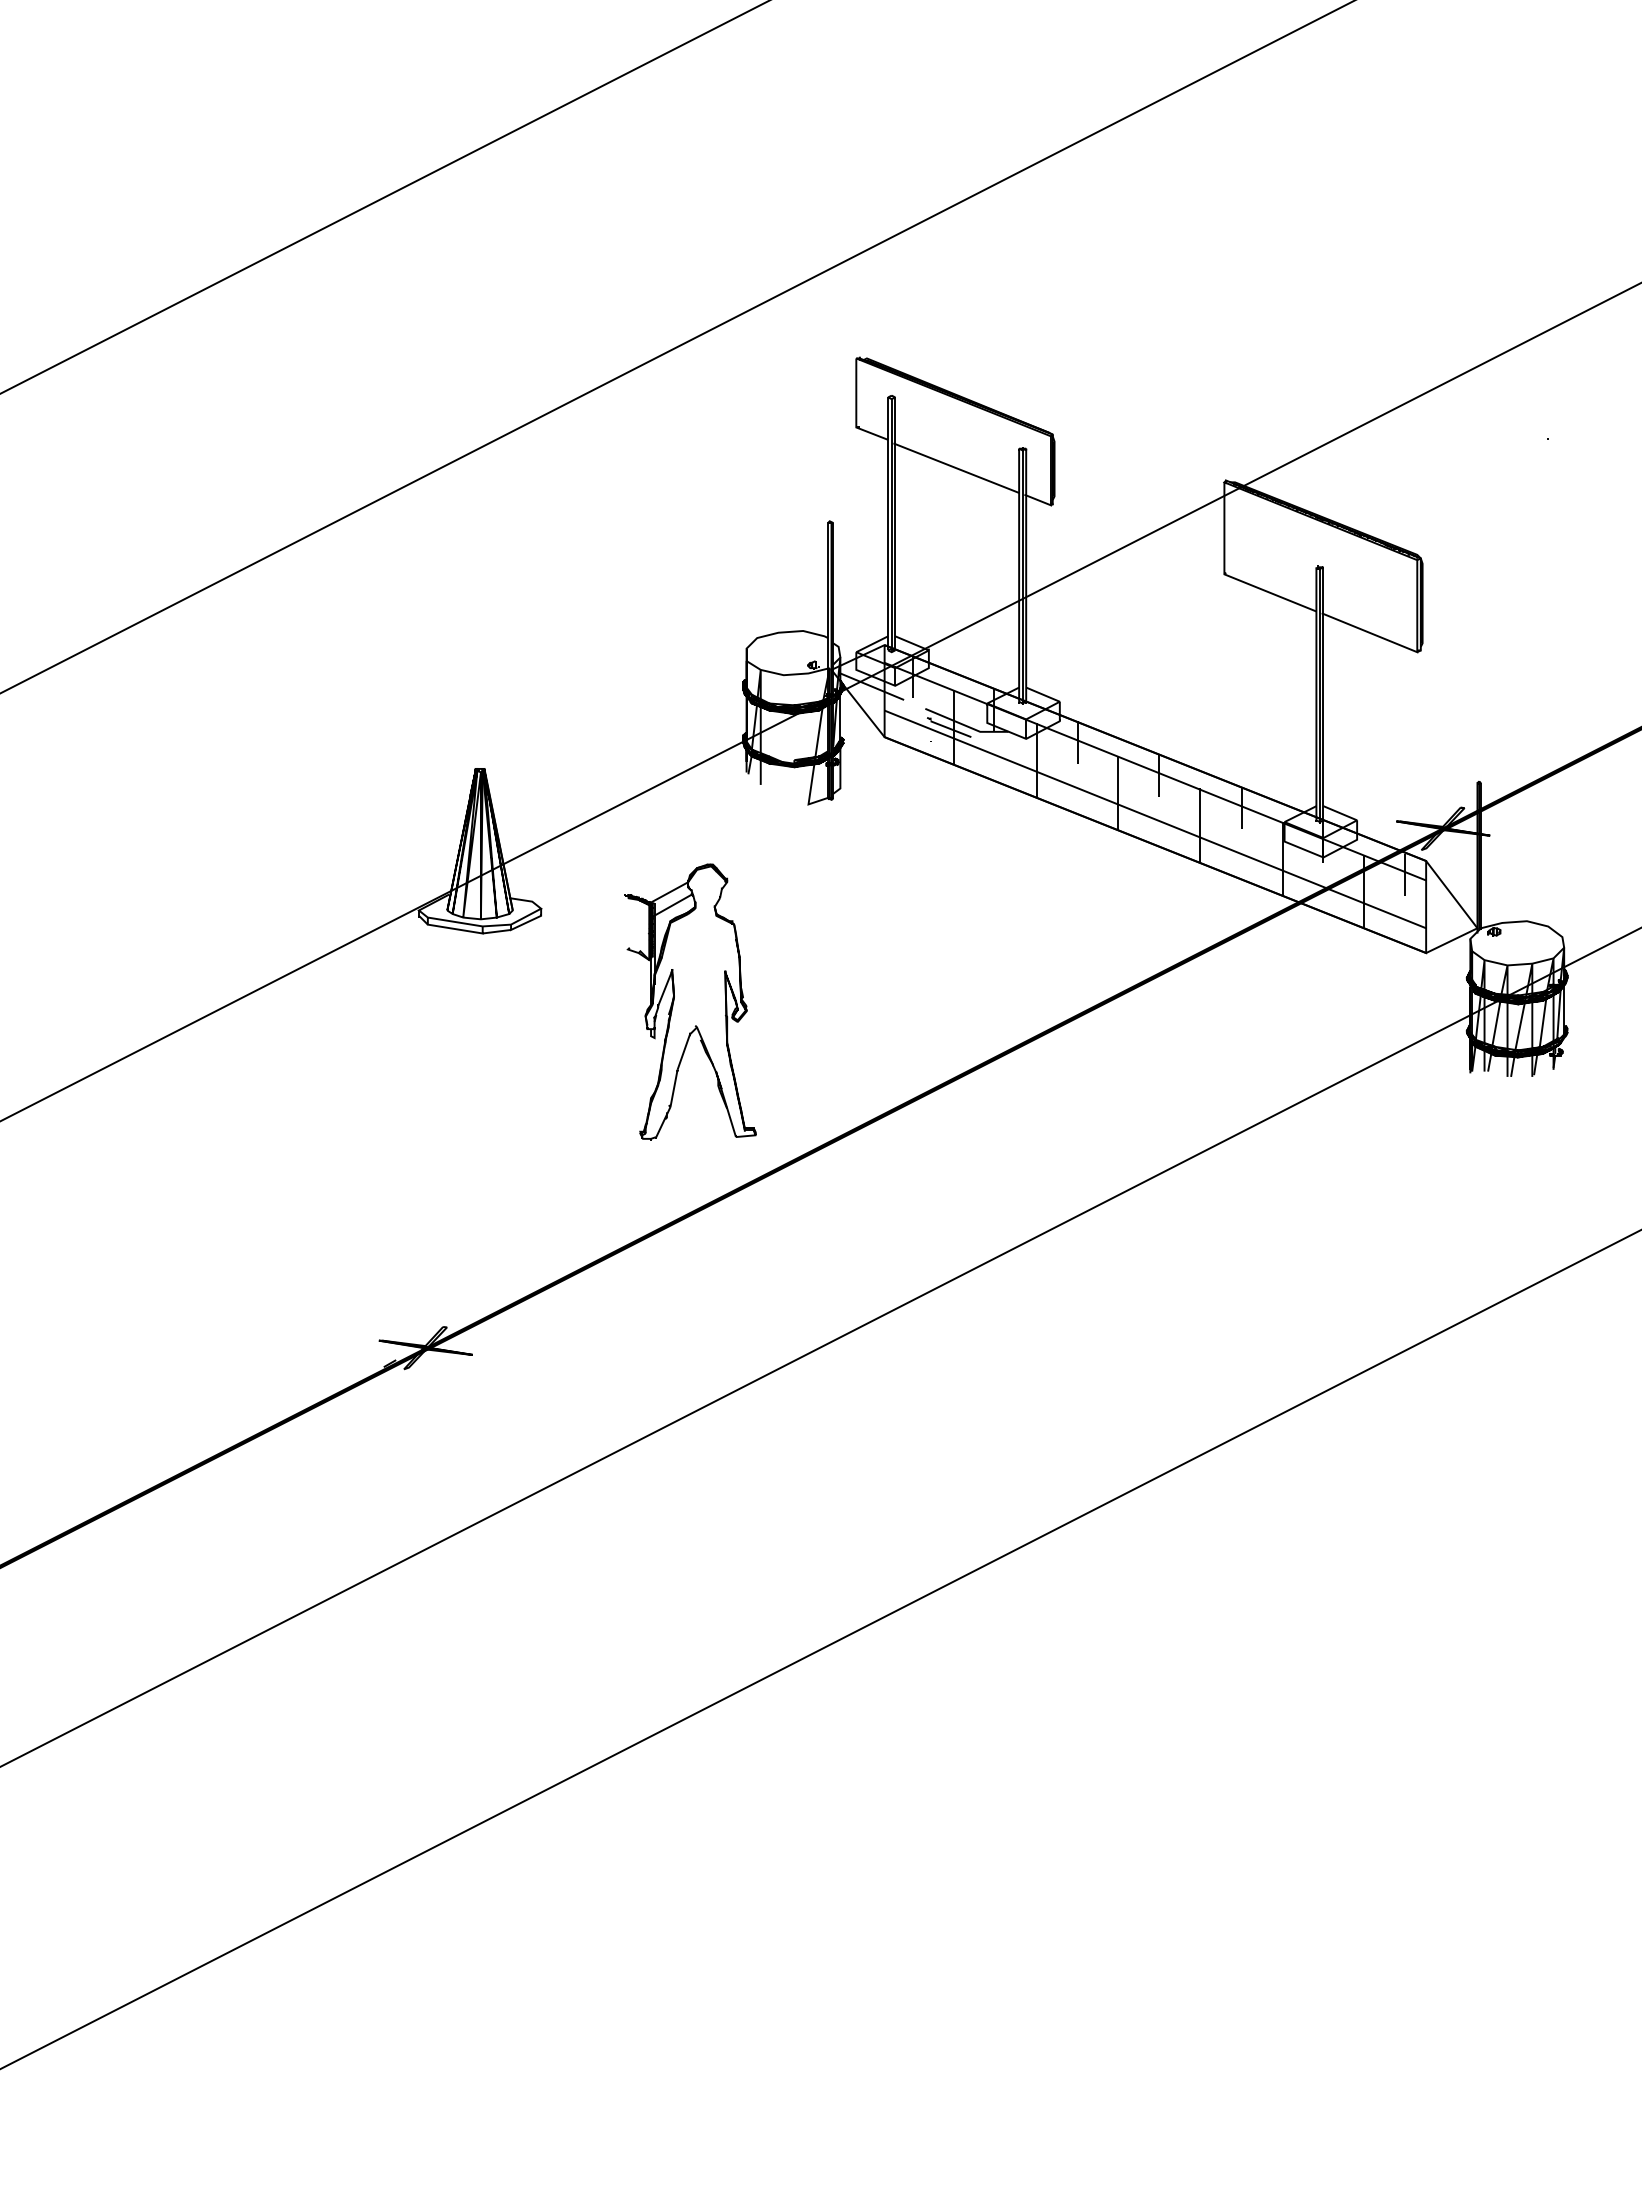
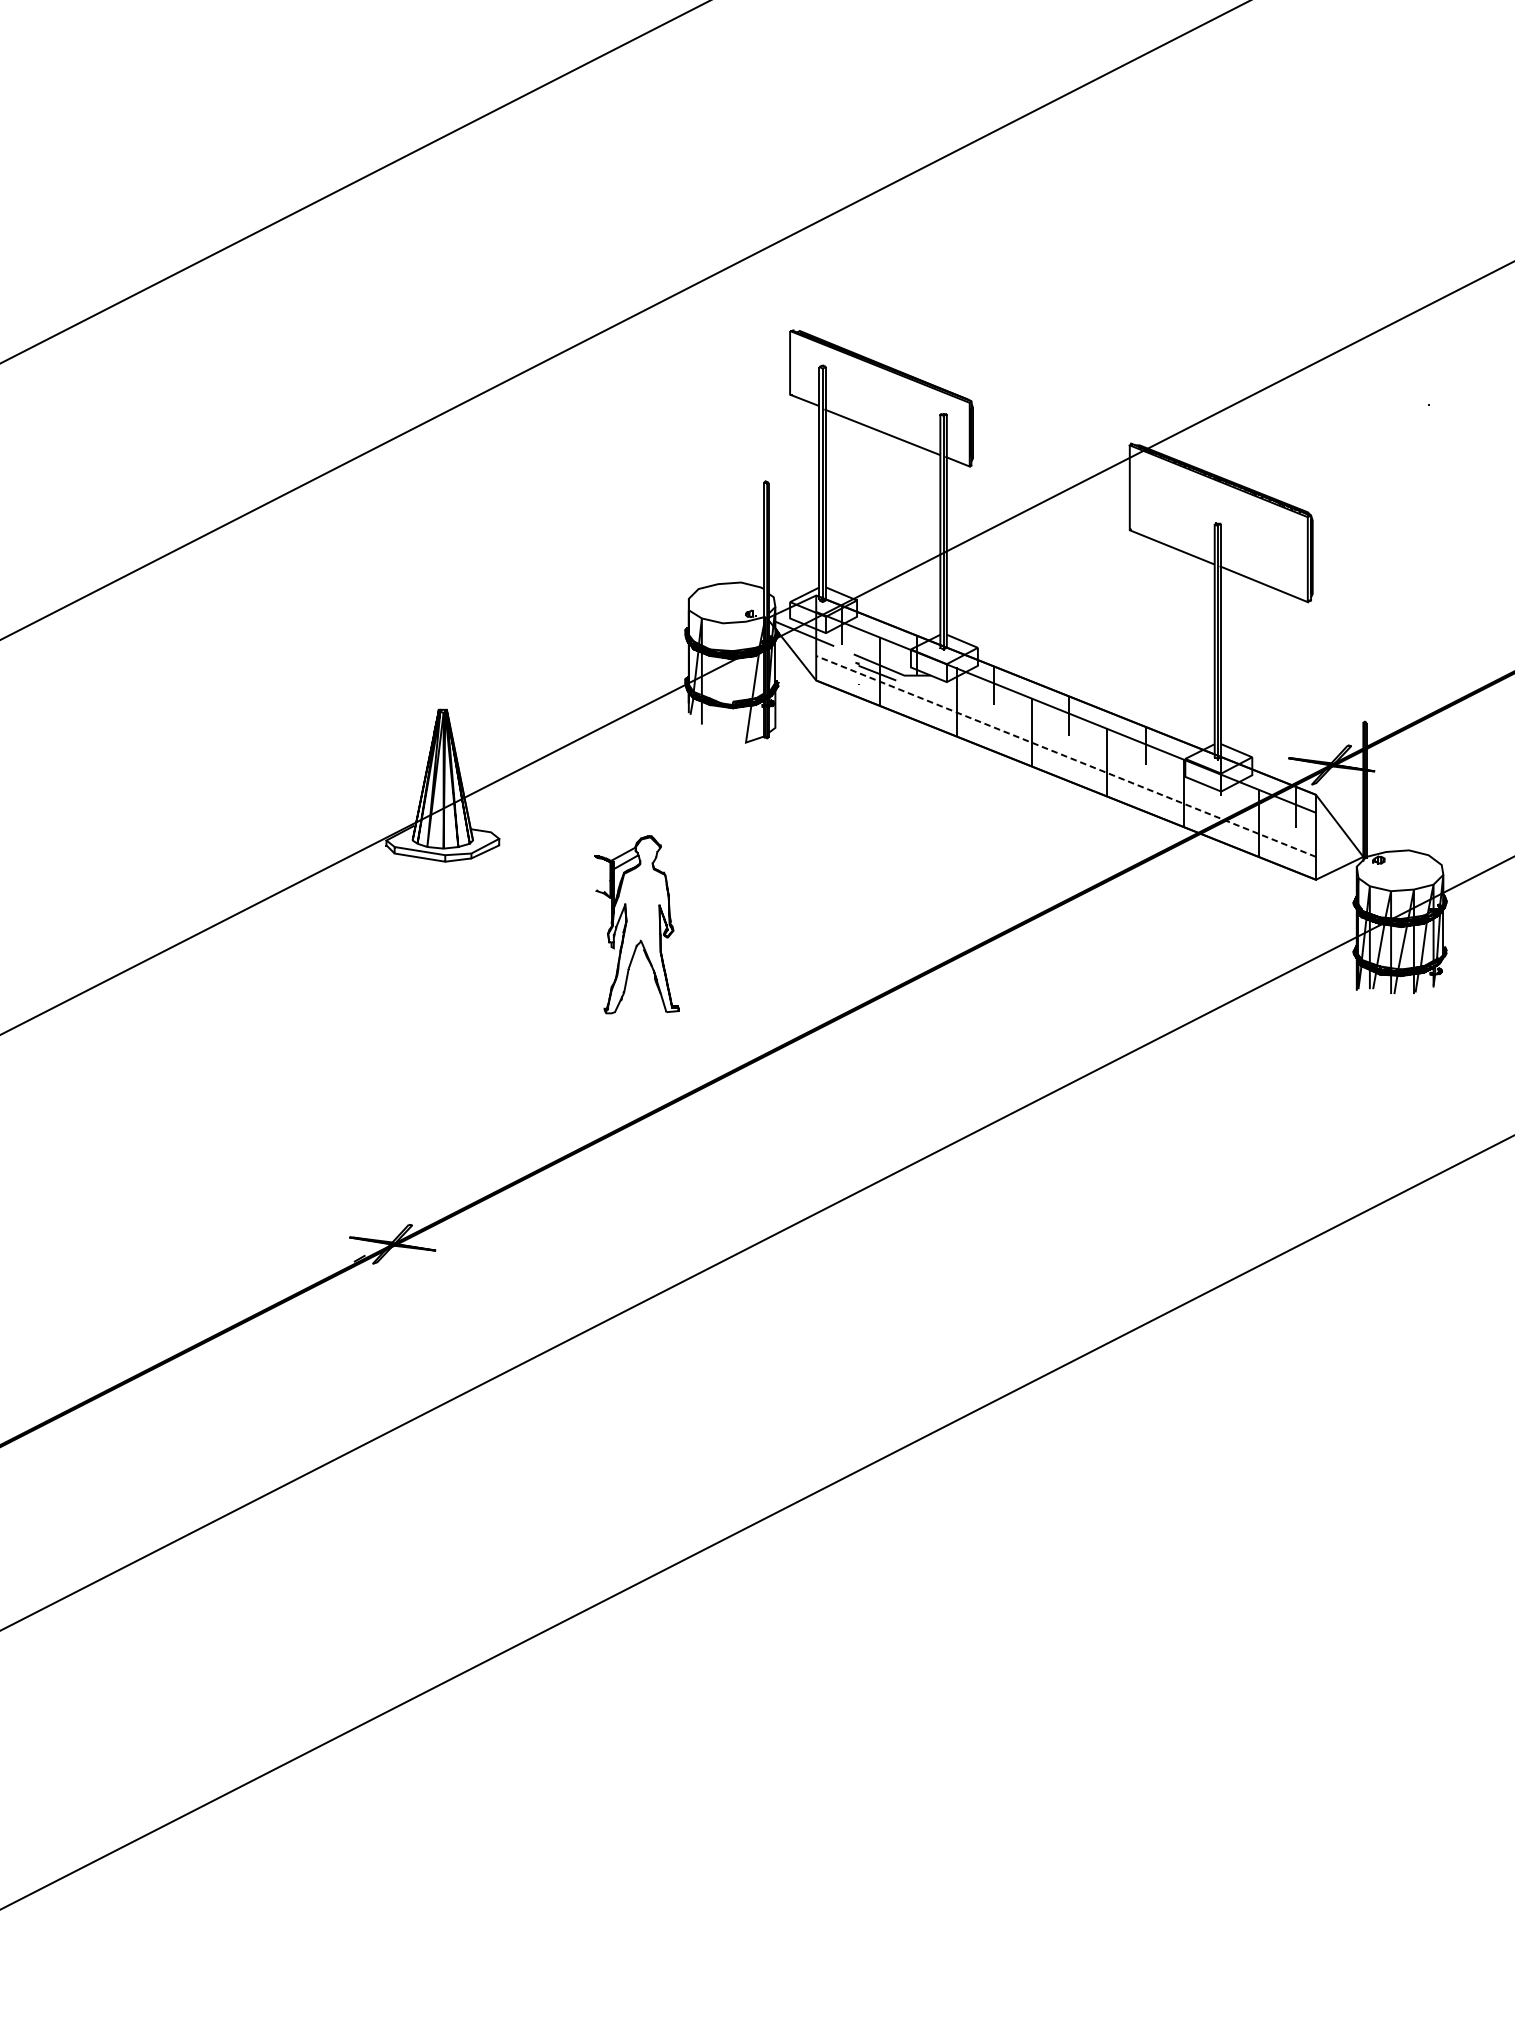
line: (1155, 819) -> (1066, 756), solid -> dashed
part: (690, 1001) -> (637, 924), size x0.7

